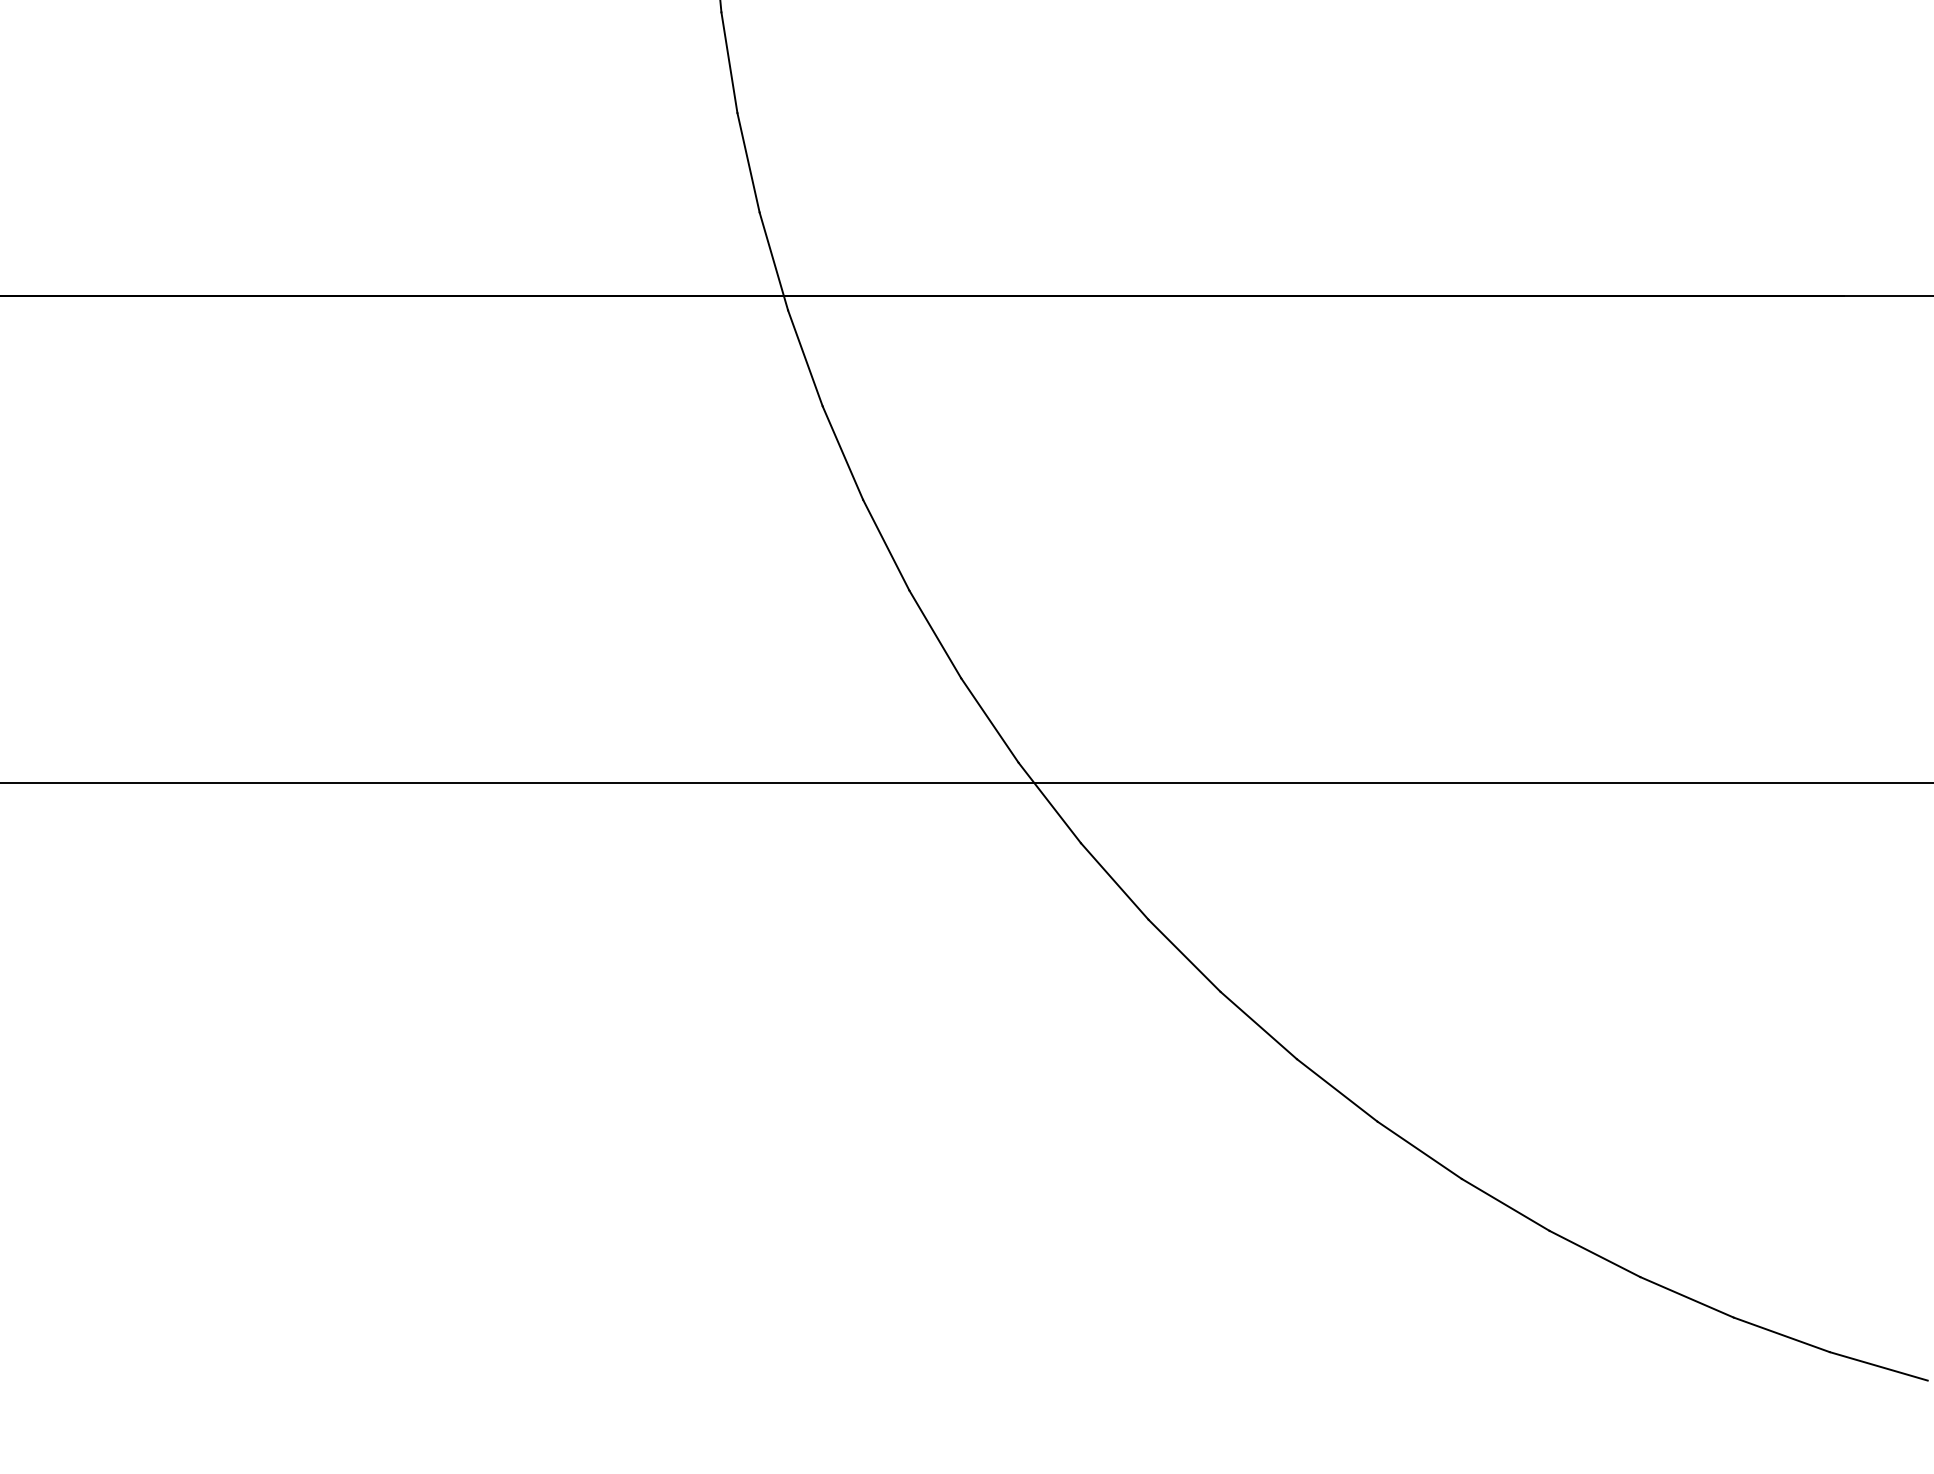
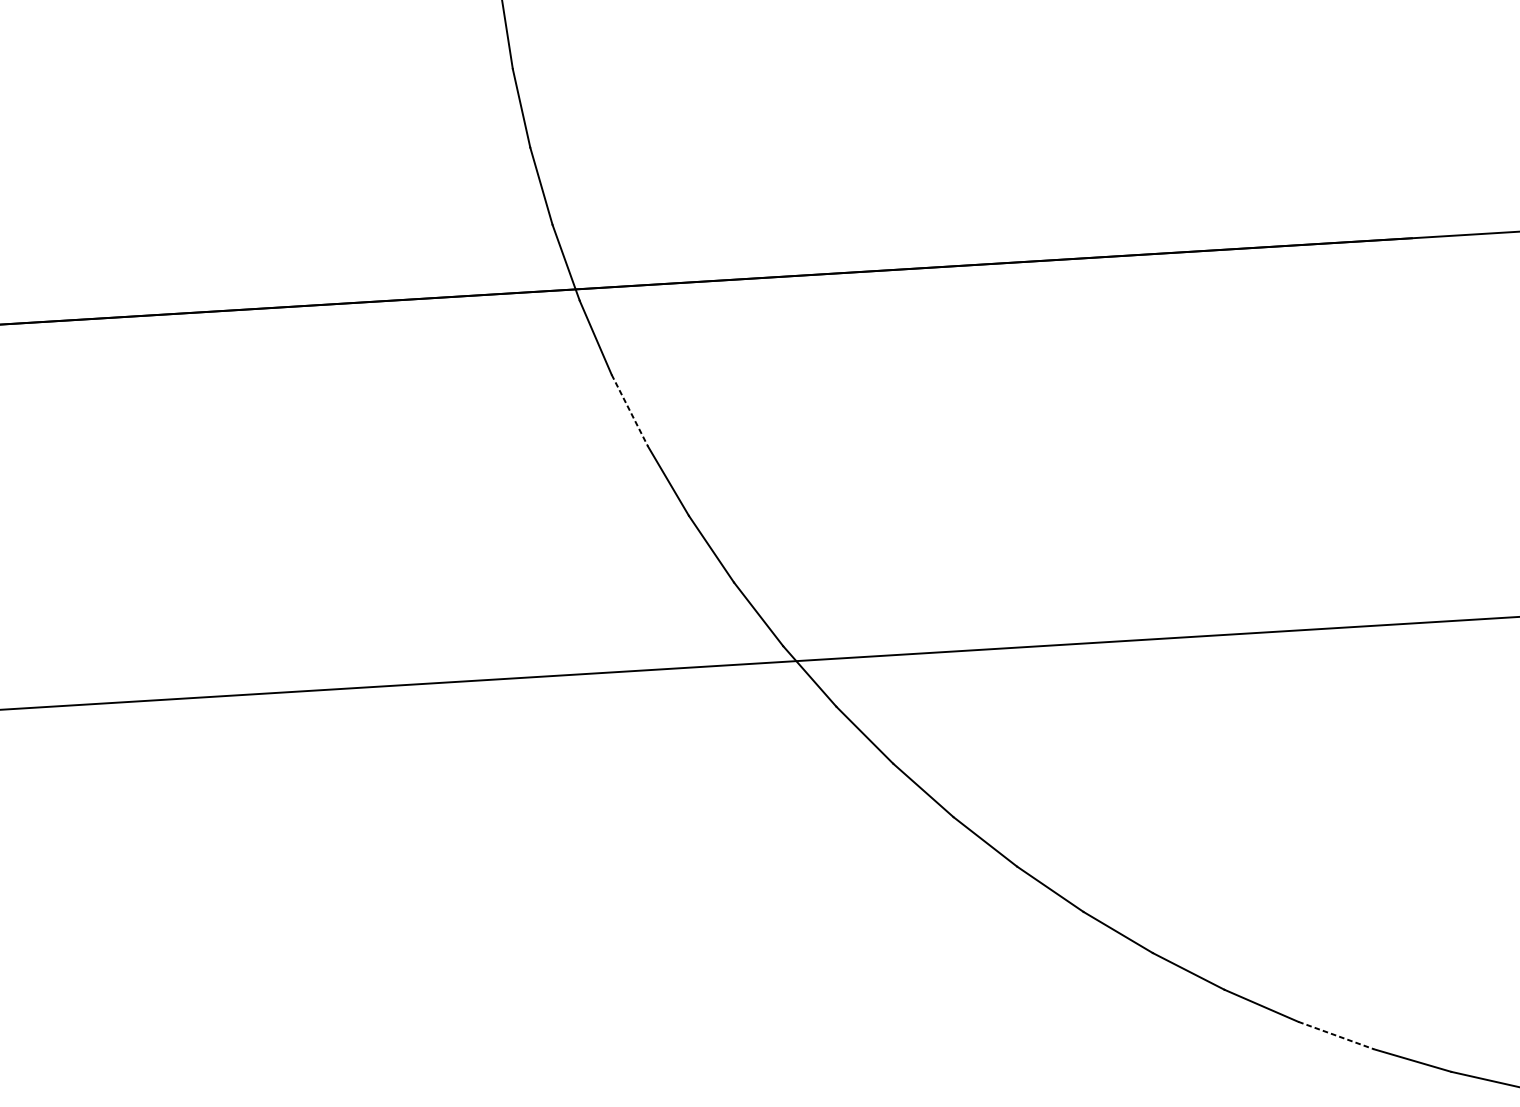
line: (842, 453) -> (629, 410), solid -> dashed
line: (1687, 1297) -> (1336, 1035), solid -> dashed

